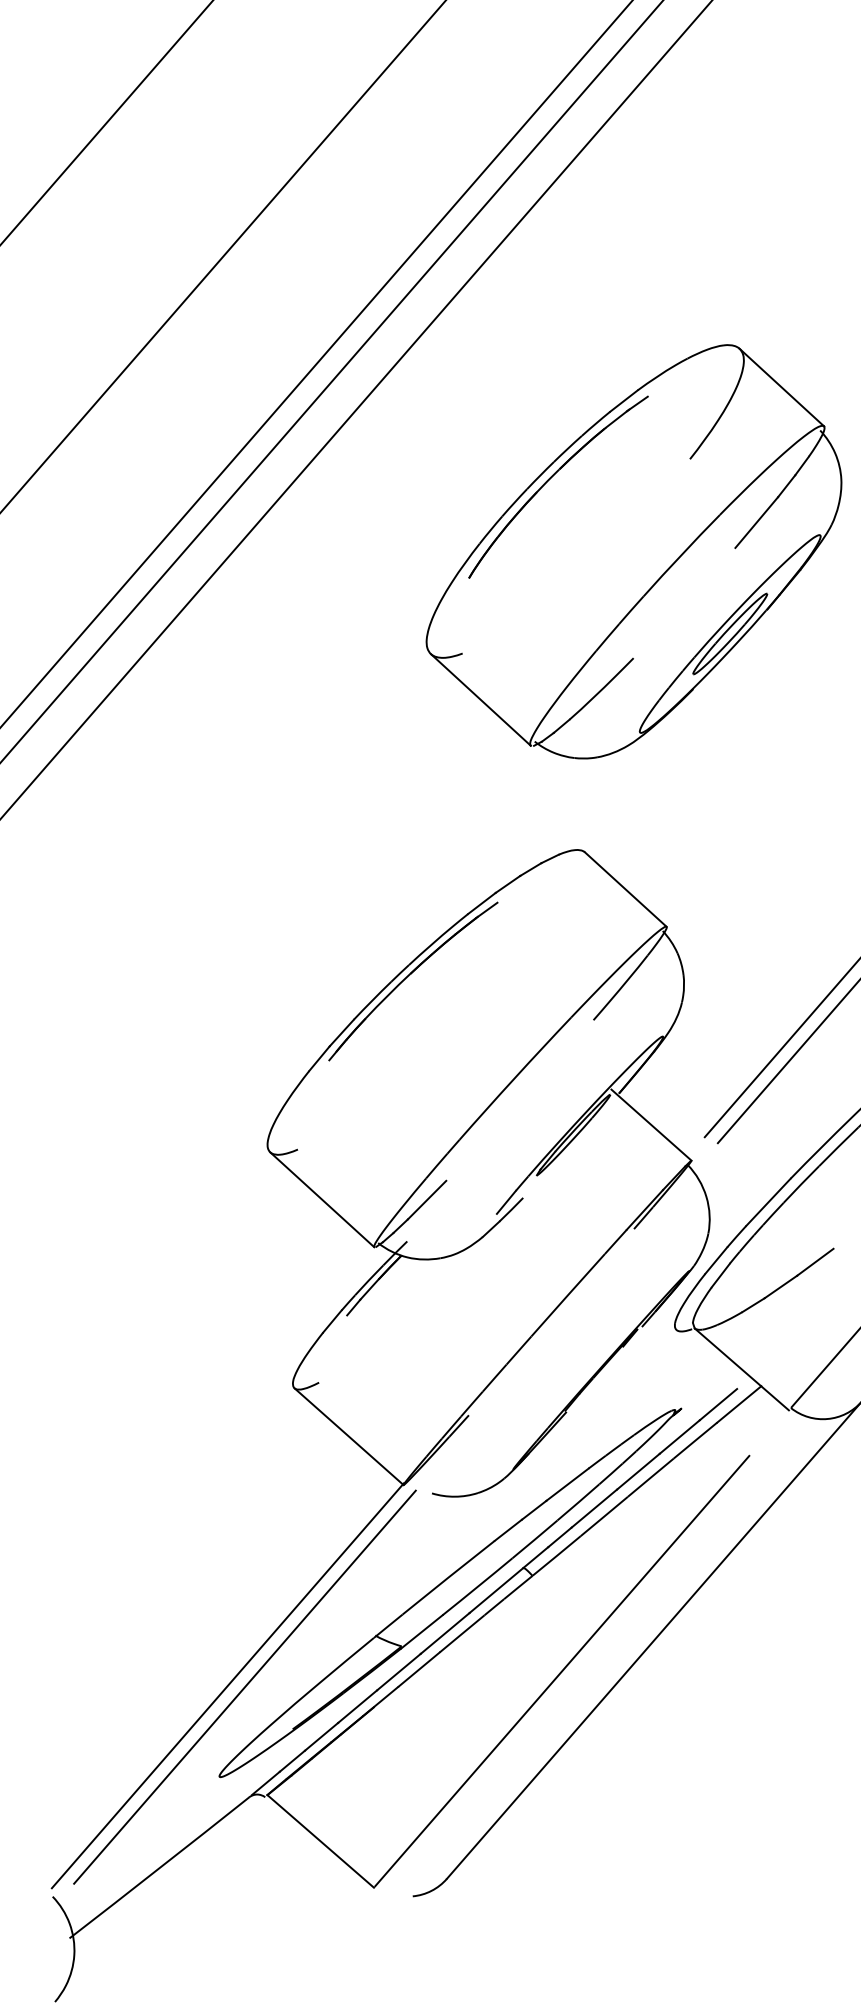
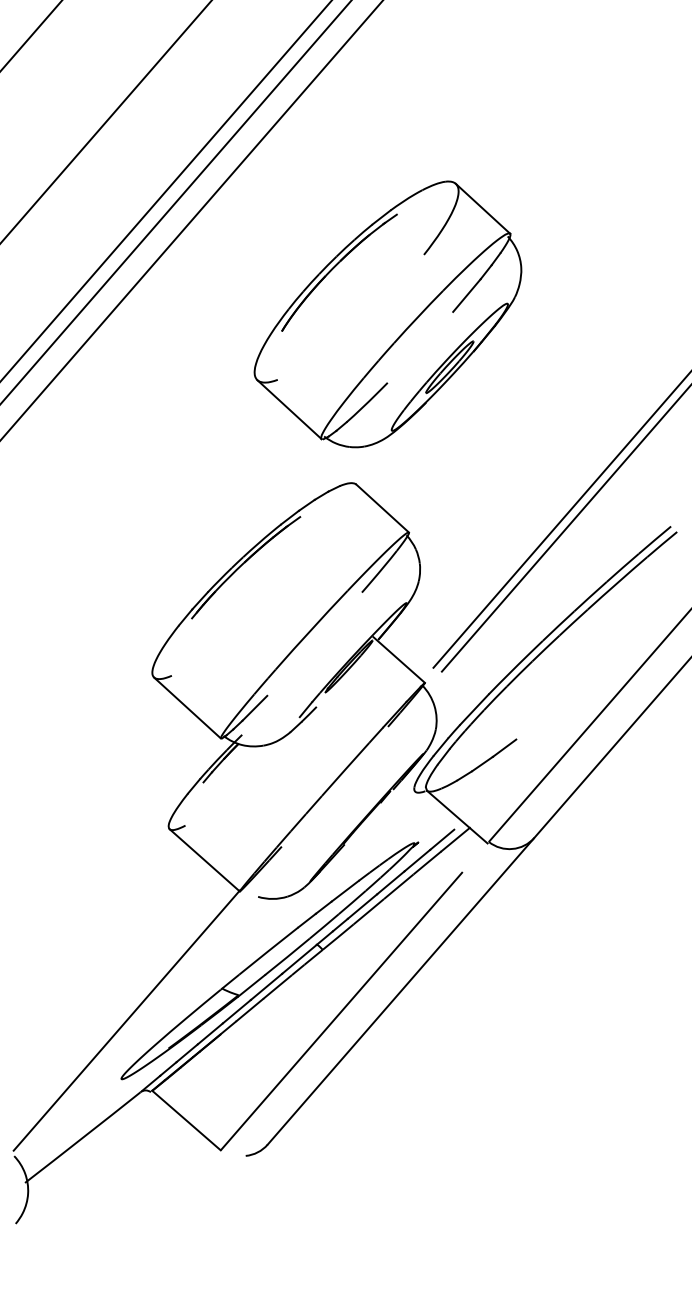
part: (633, 551) -> (387, 314), moved
line: (244, 1687) -> (137, 1021), removed

